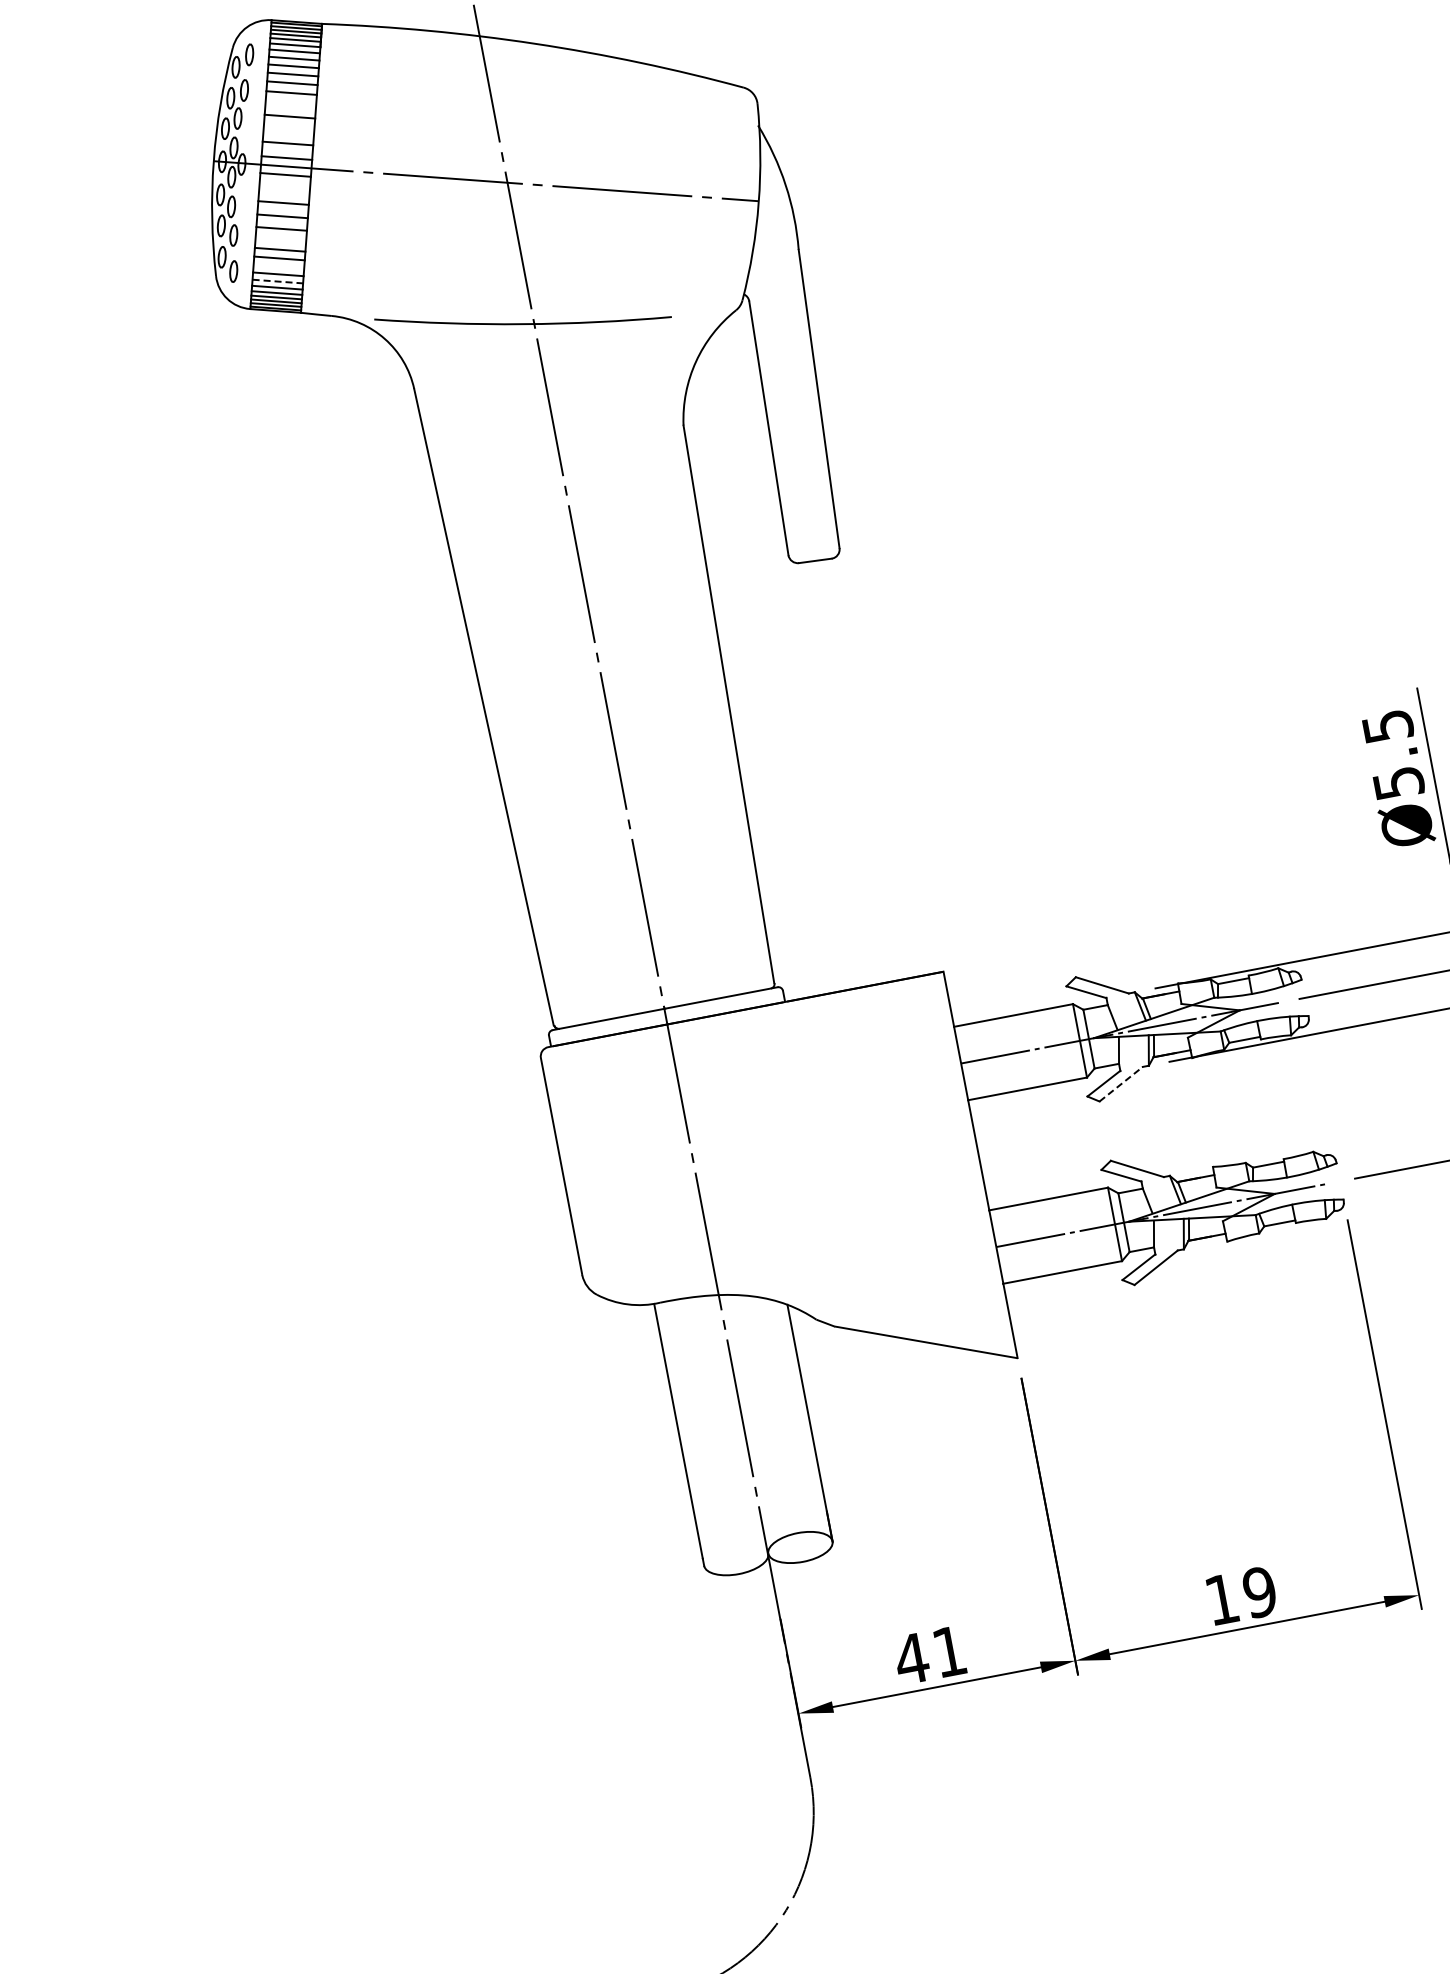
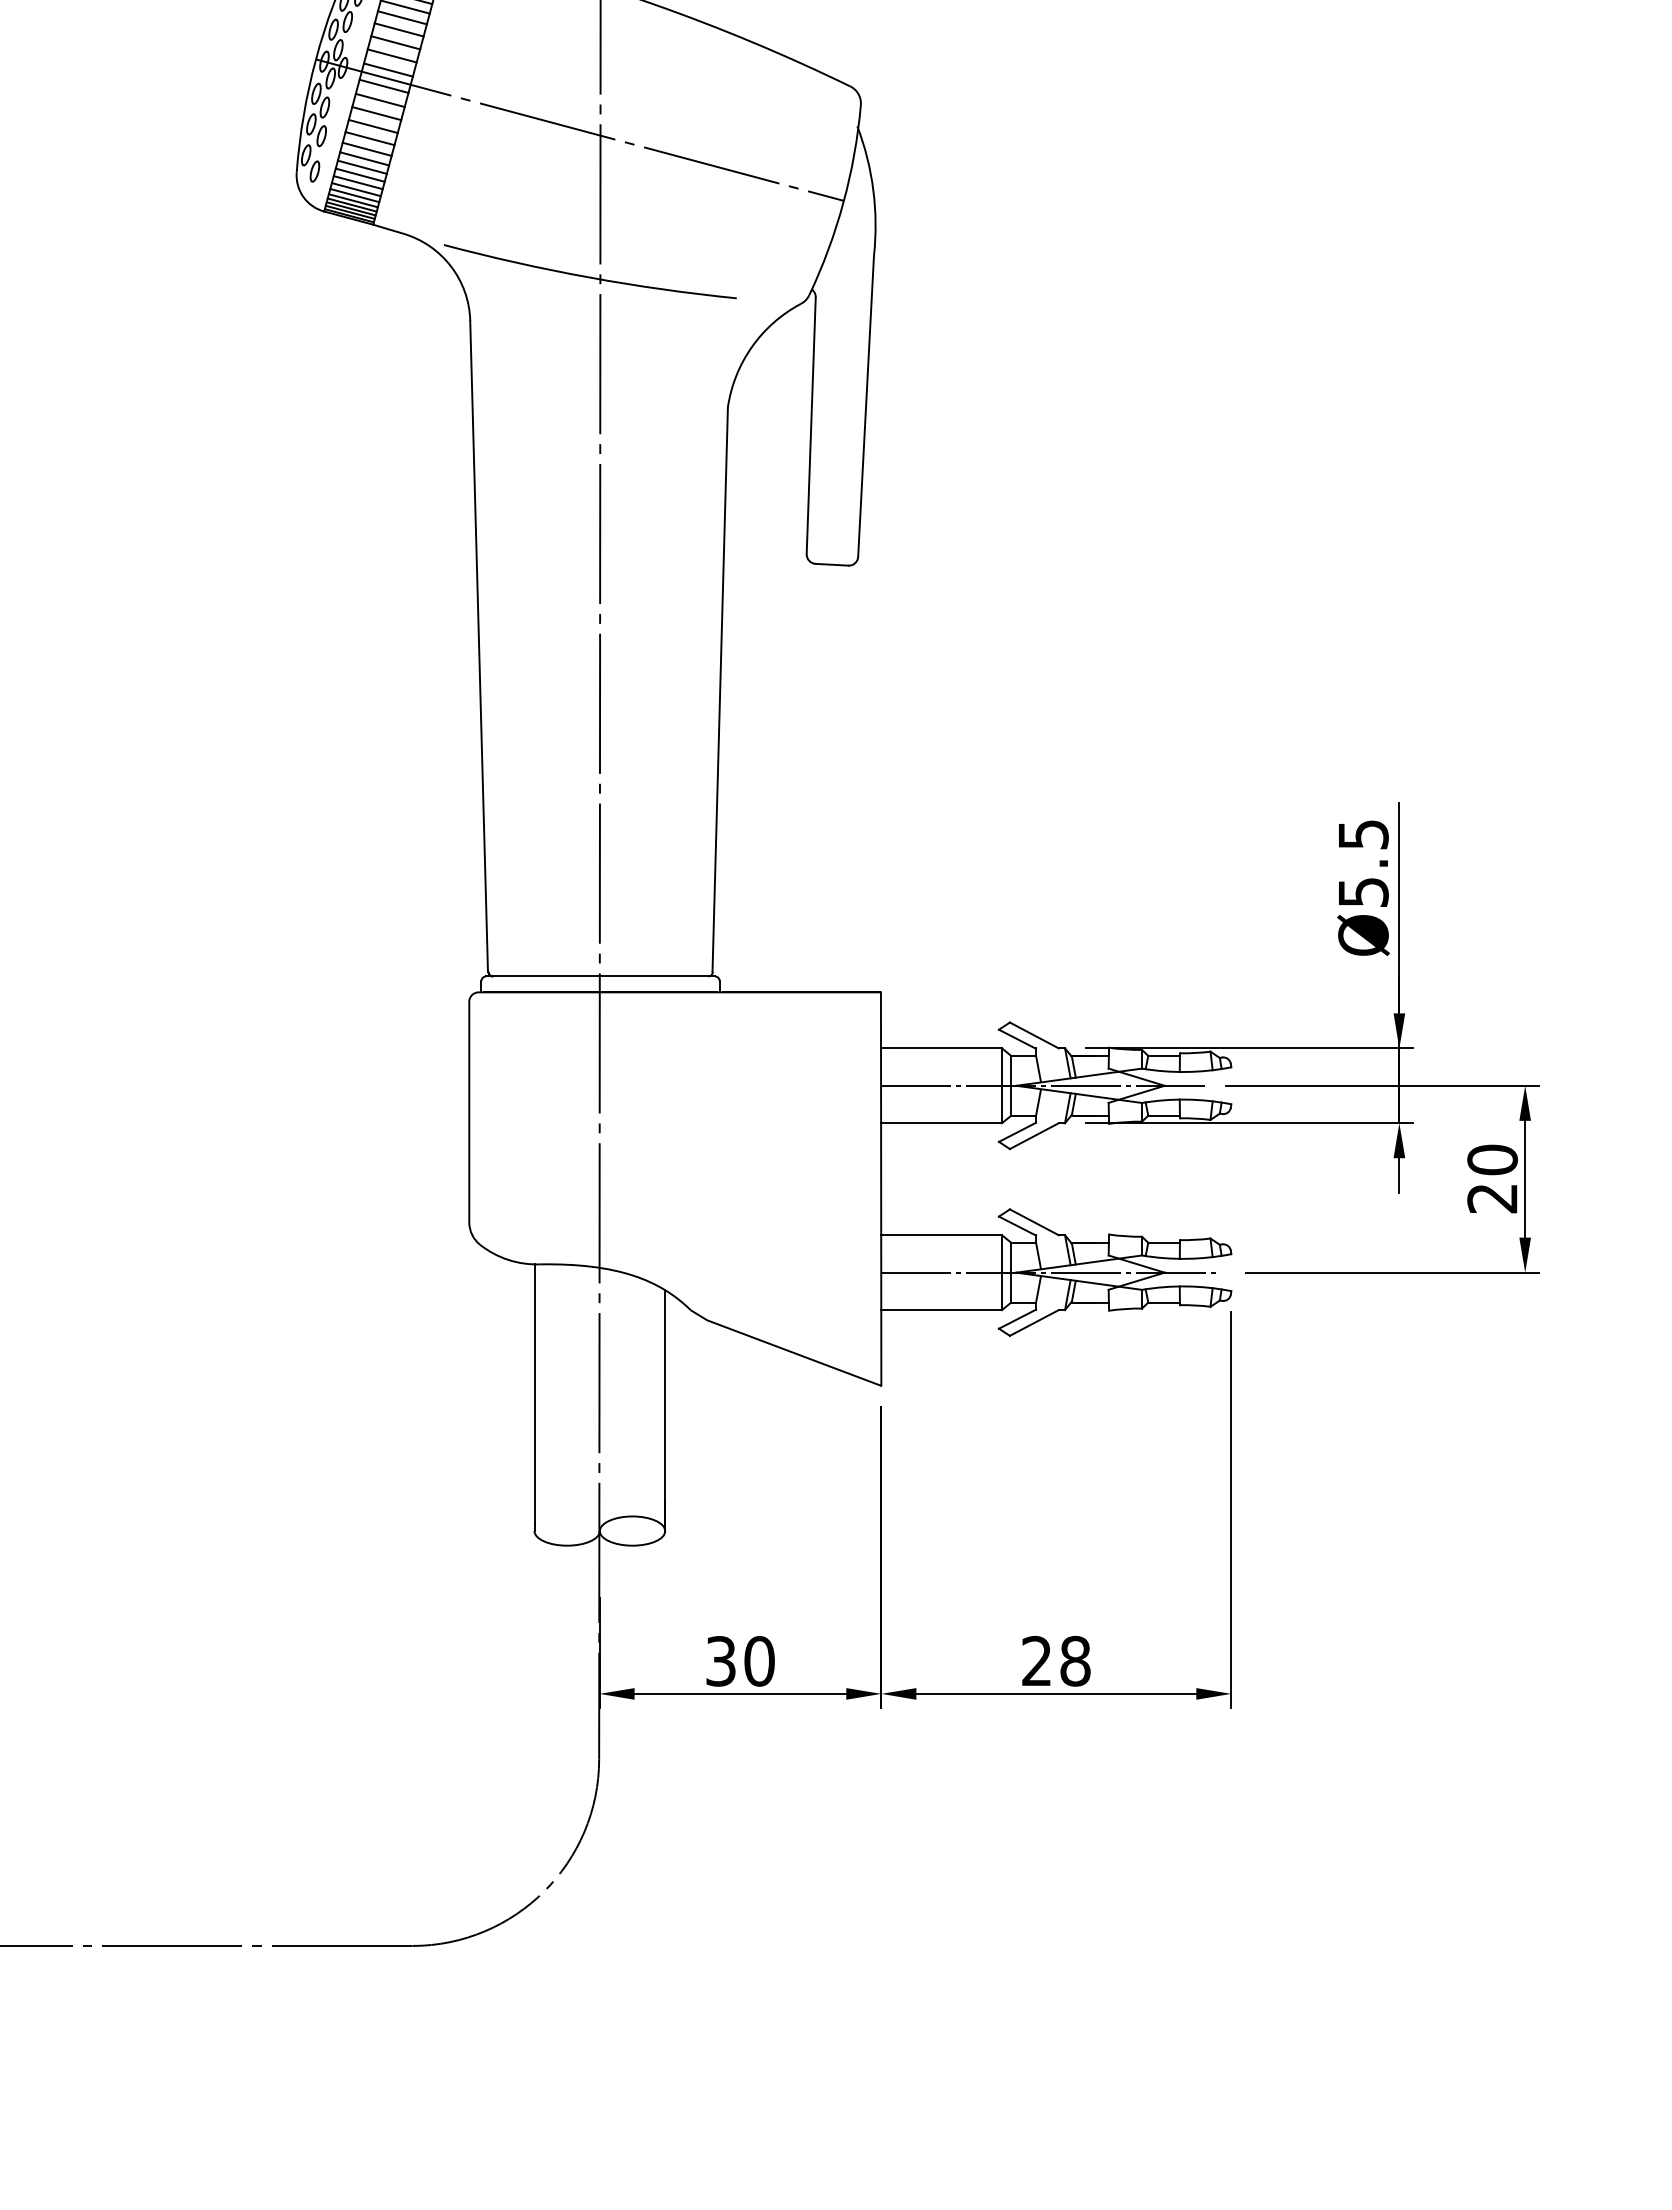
line: (290, 103) -> (402, 17), added
line: (288, 129) -> (395, 42), added
line: (283, 189) -> (379, 100), added
line: (280, 239) -> (366, 148), added
line: (278, 266) -> (359, 174), added
line: (277, 281) -> (356, 189), dashed -> solid
line: (1121, 1084) -> (1034, 1136), dashed -> solid
text: (1241, 1595) -> (1056, 1660), 19 -> 28
text: (929, 1655) -> (739, 1661), 41 -> 30

